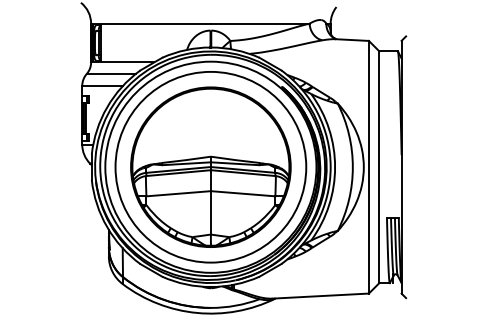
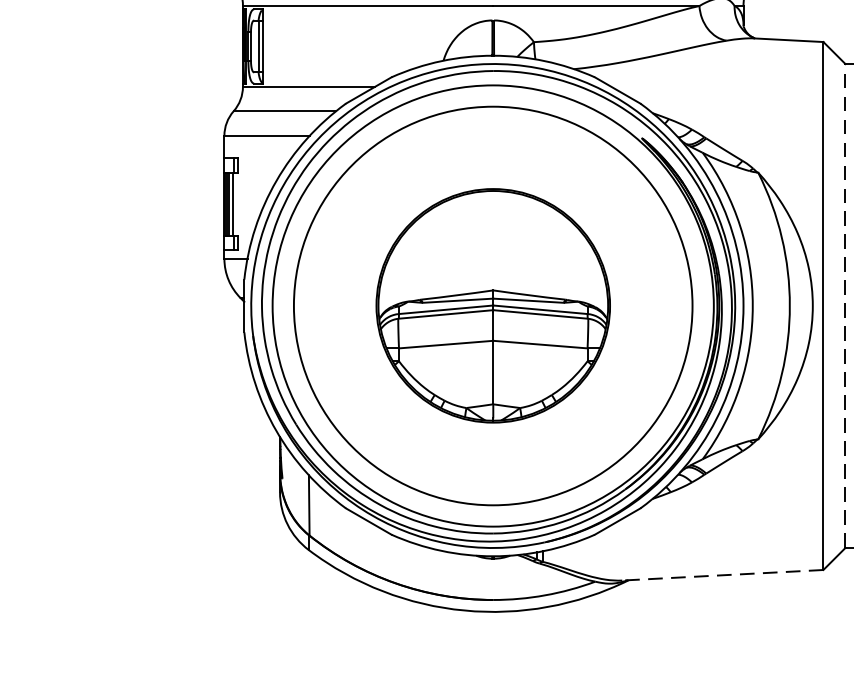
part: (210, 166) -> (492, 304), size x0.7
line: (379, 167) -> (845, 306), solid -> dashed
line: (320, 296) -> (722, 576), solid -> dashed

